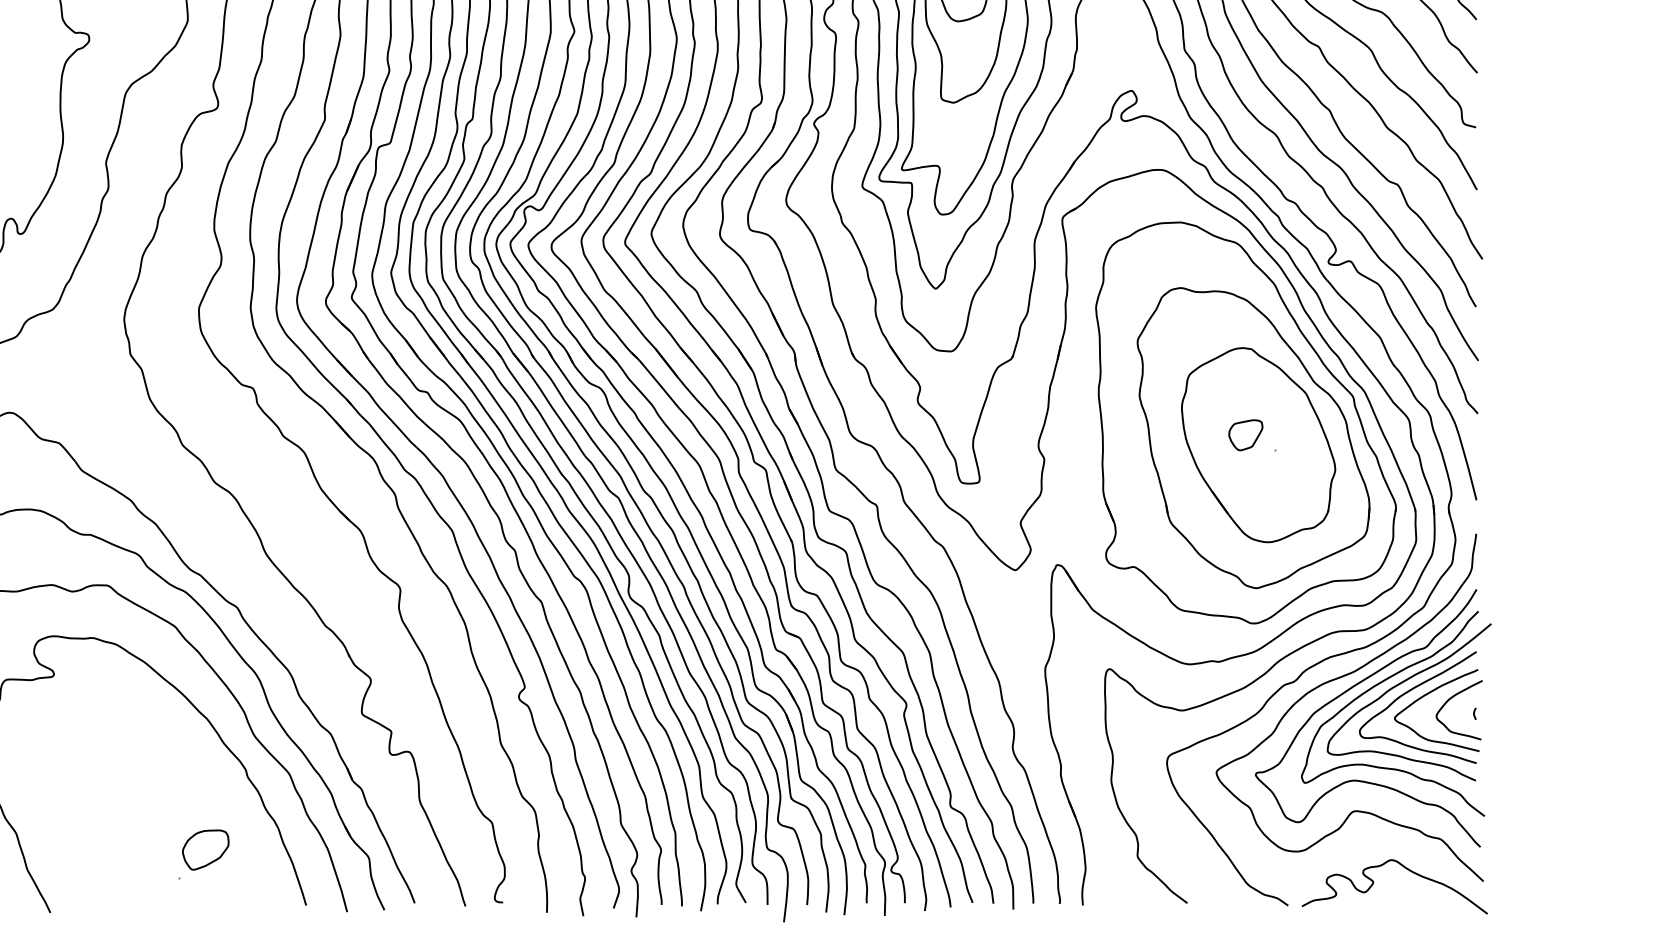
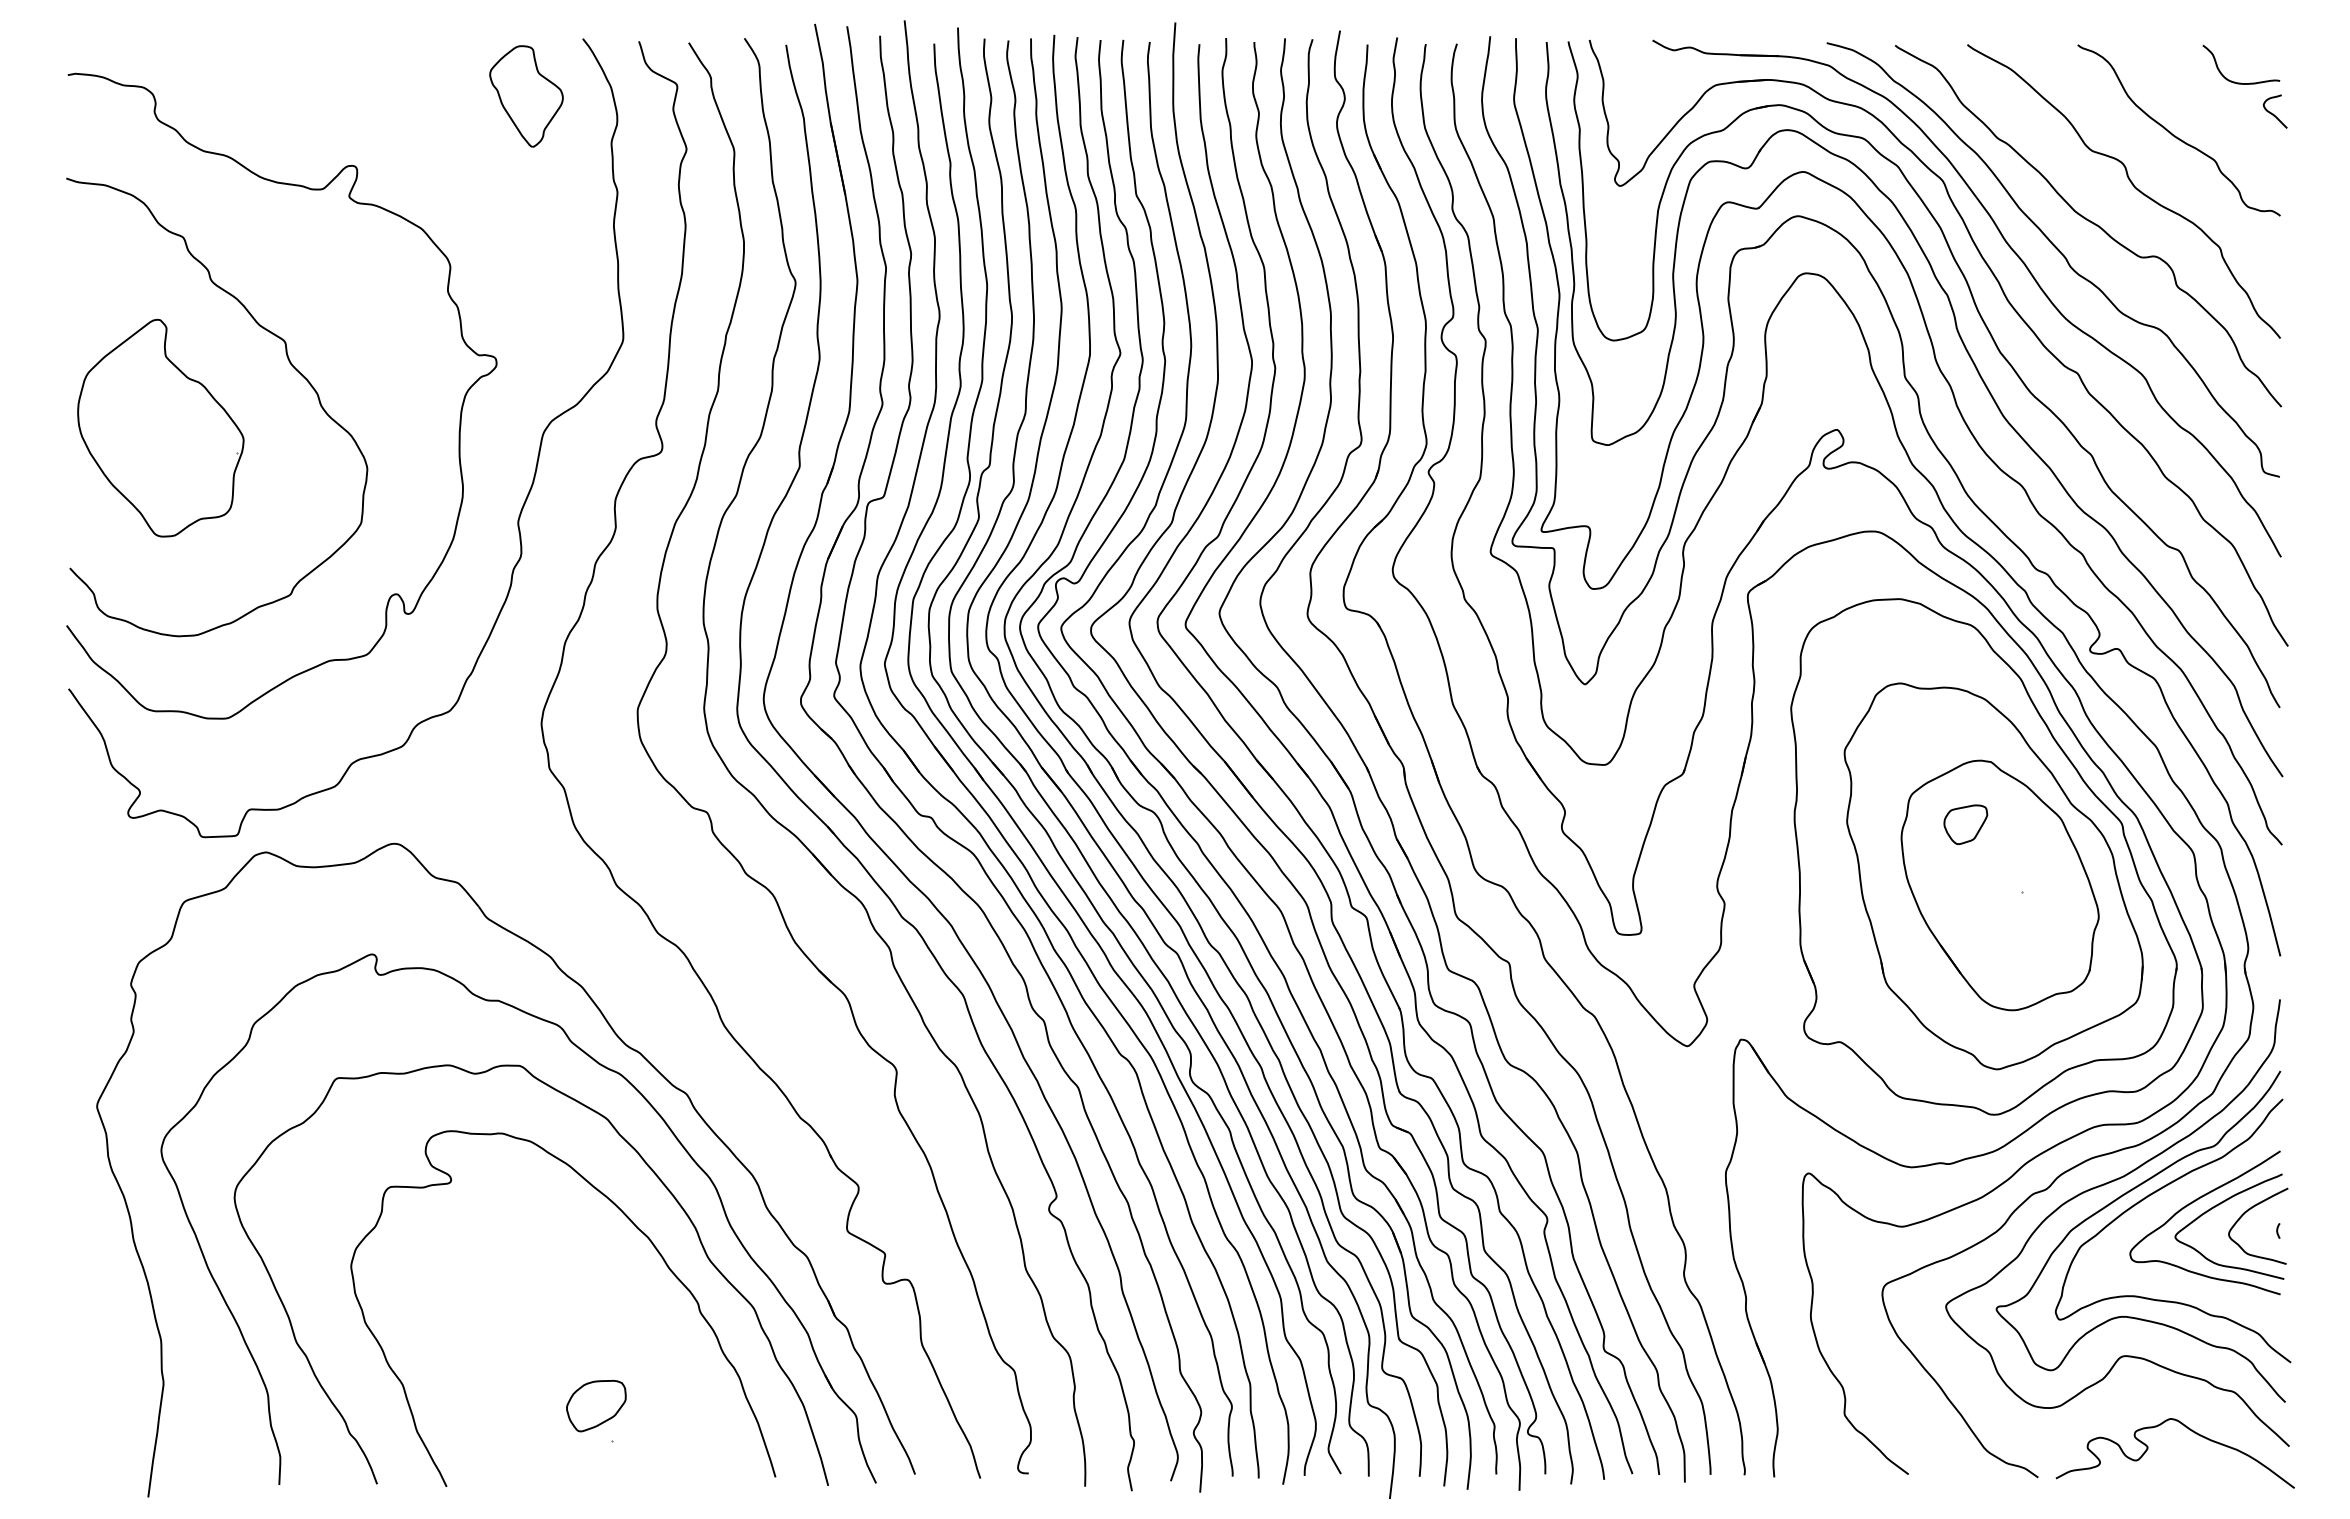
part: (1245, 435) -> (1965, 824), moved
curve: (1398, 685) -> (2180, 1194), removed
part: (205, 849) -> (596, 1405), moved

